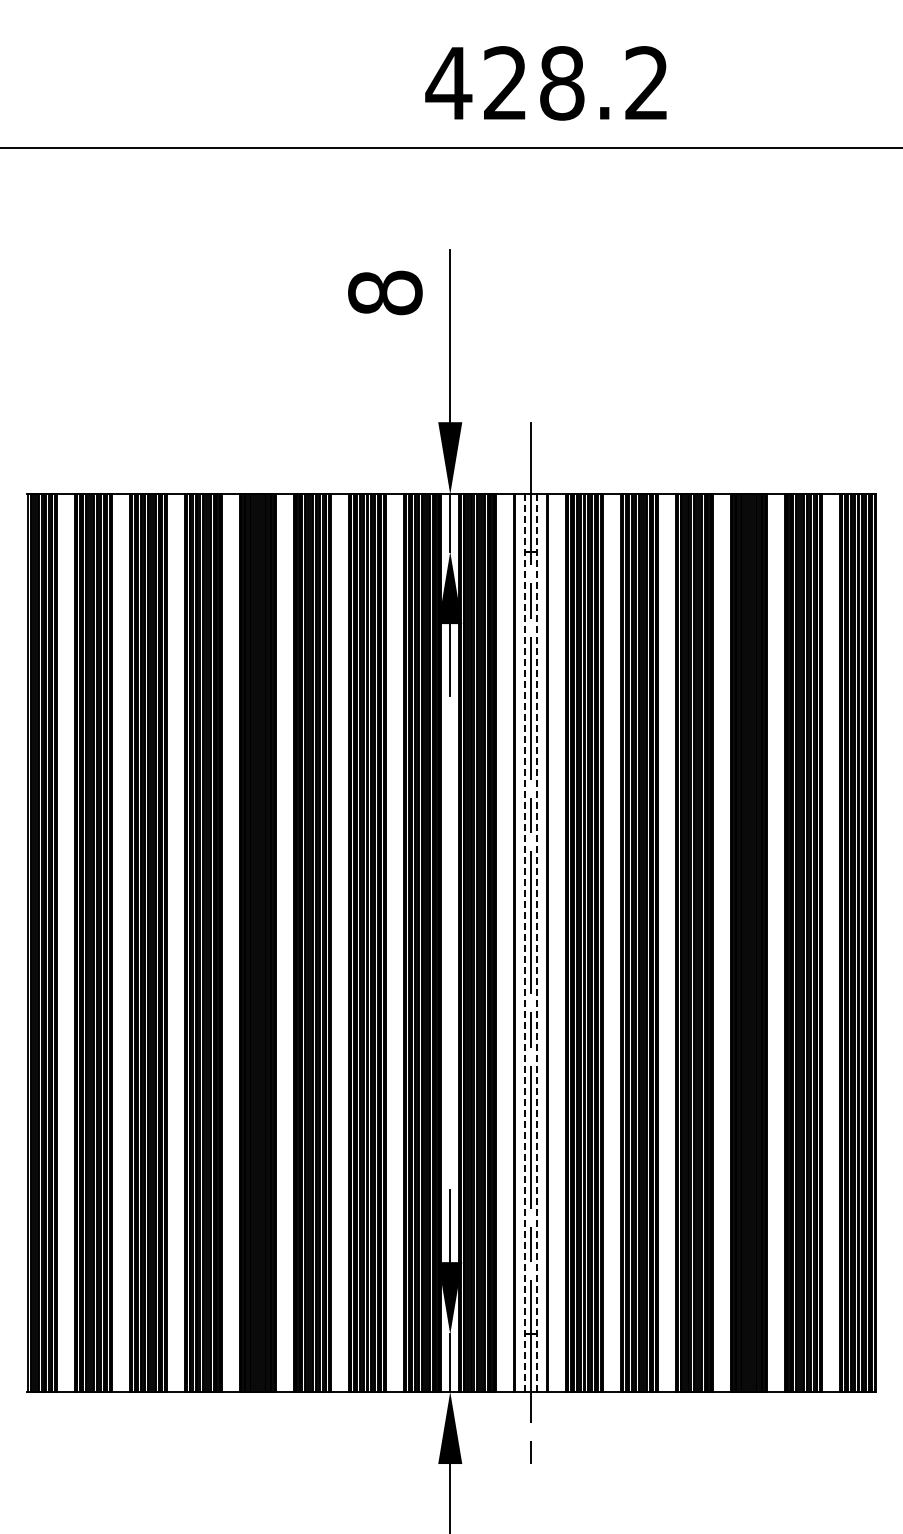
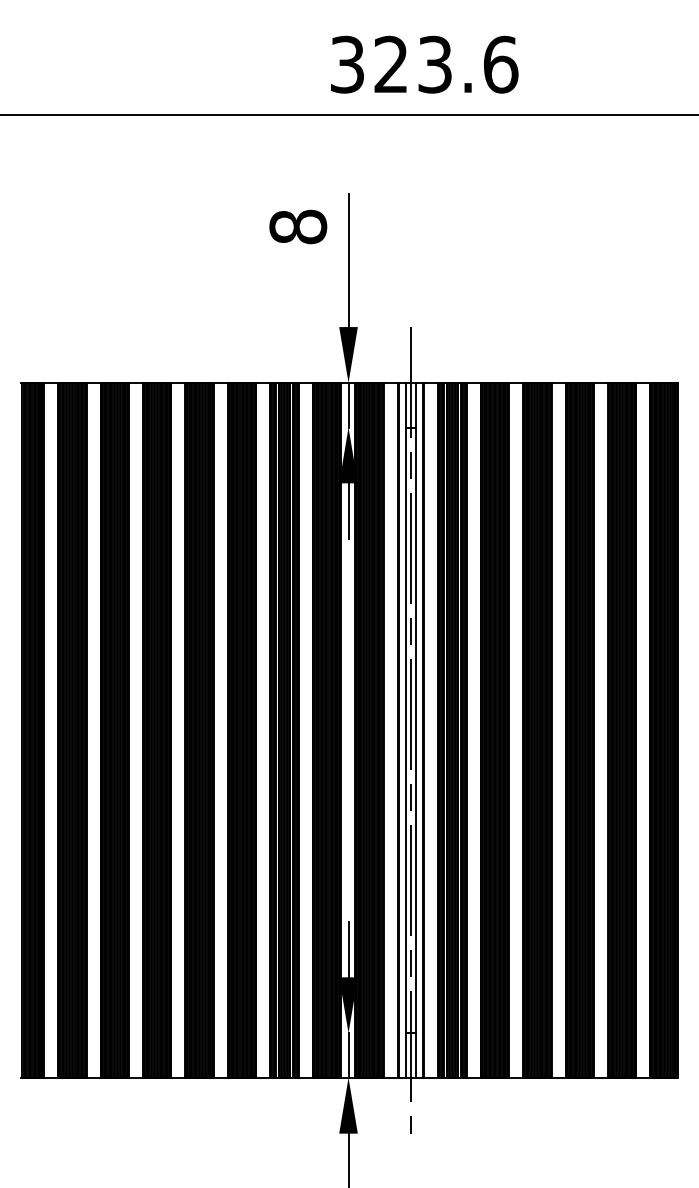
text: (547, 83) -> (423, 64), 428.2 -> 323.6
line: (524, 943) -> (406, 730), dashed -> solid
line: (536, 943) -> (415, 730), dashed -> solid

